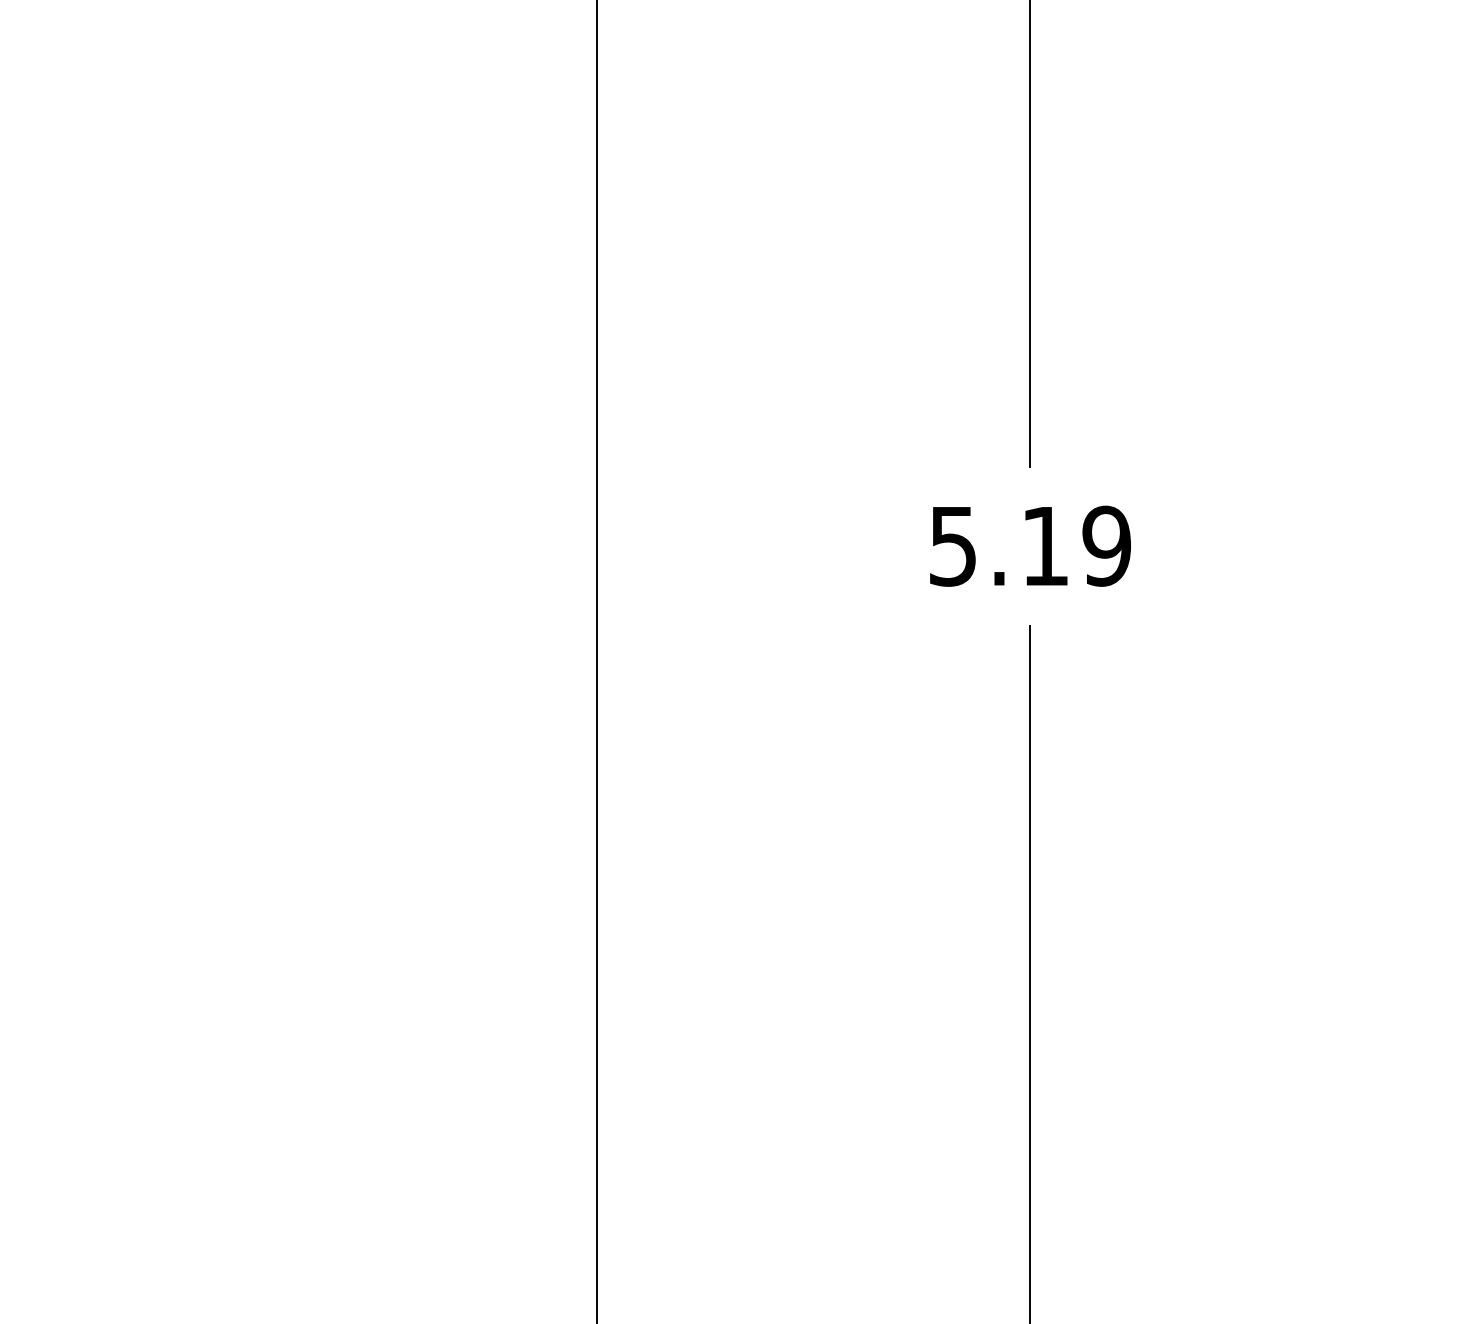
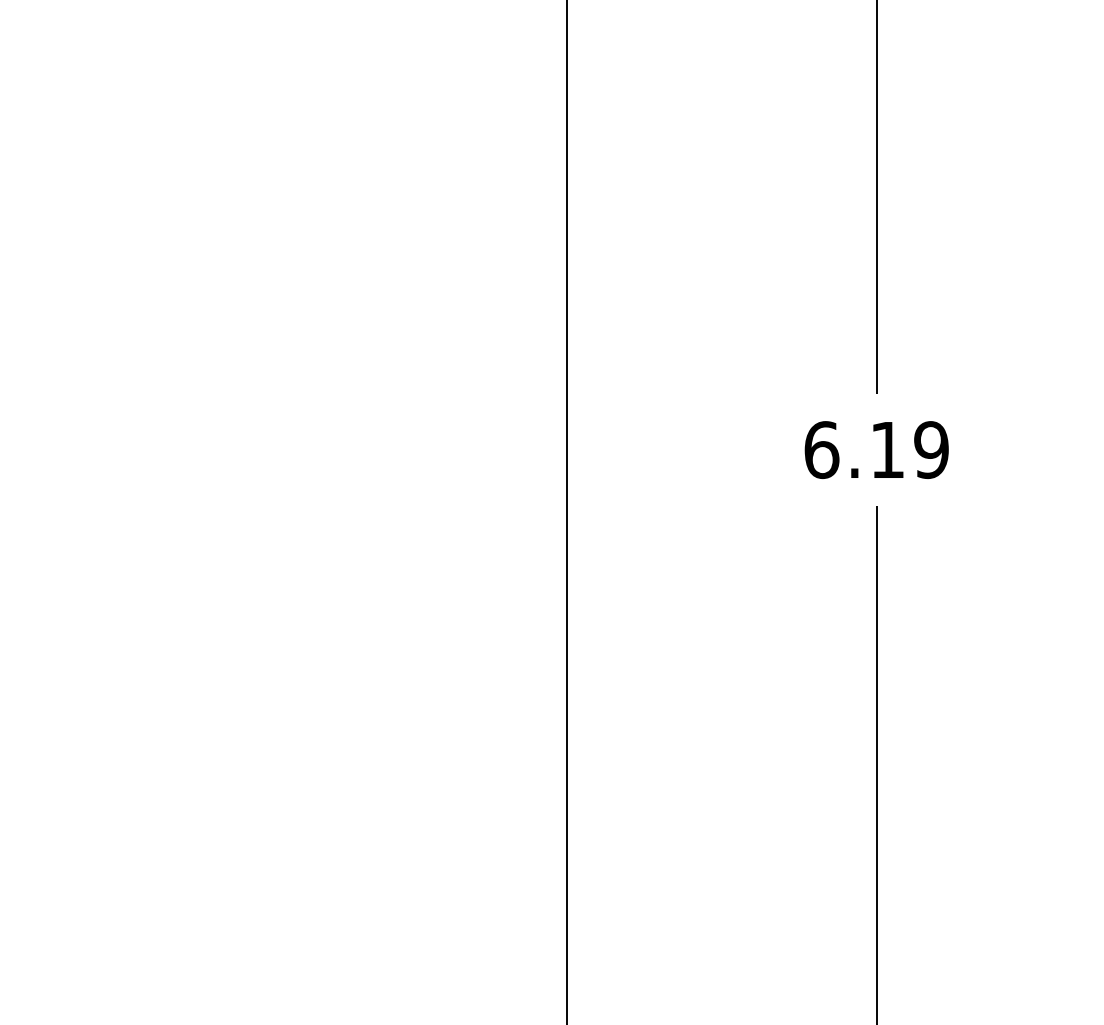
text: (952, 546) -> (821, 450), 5.19 -> 6.19

